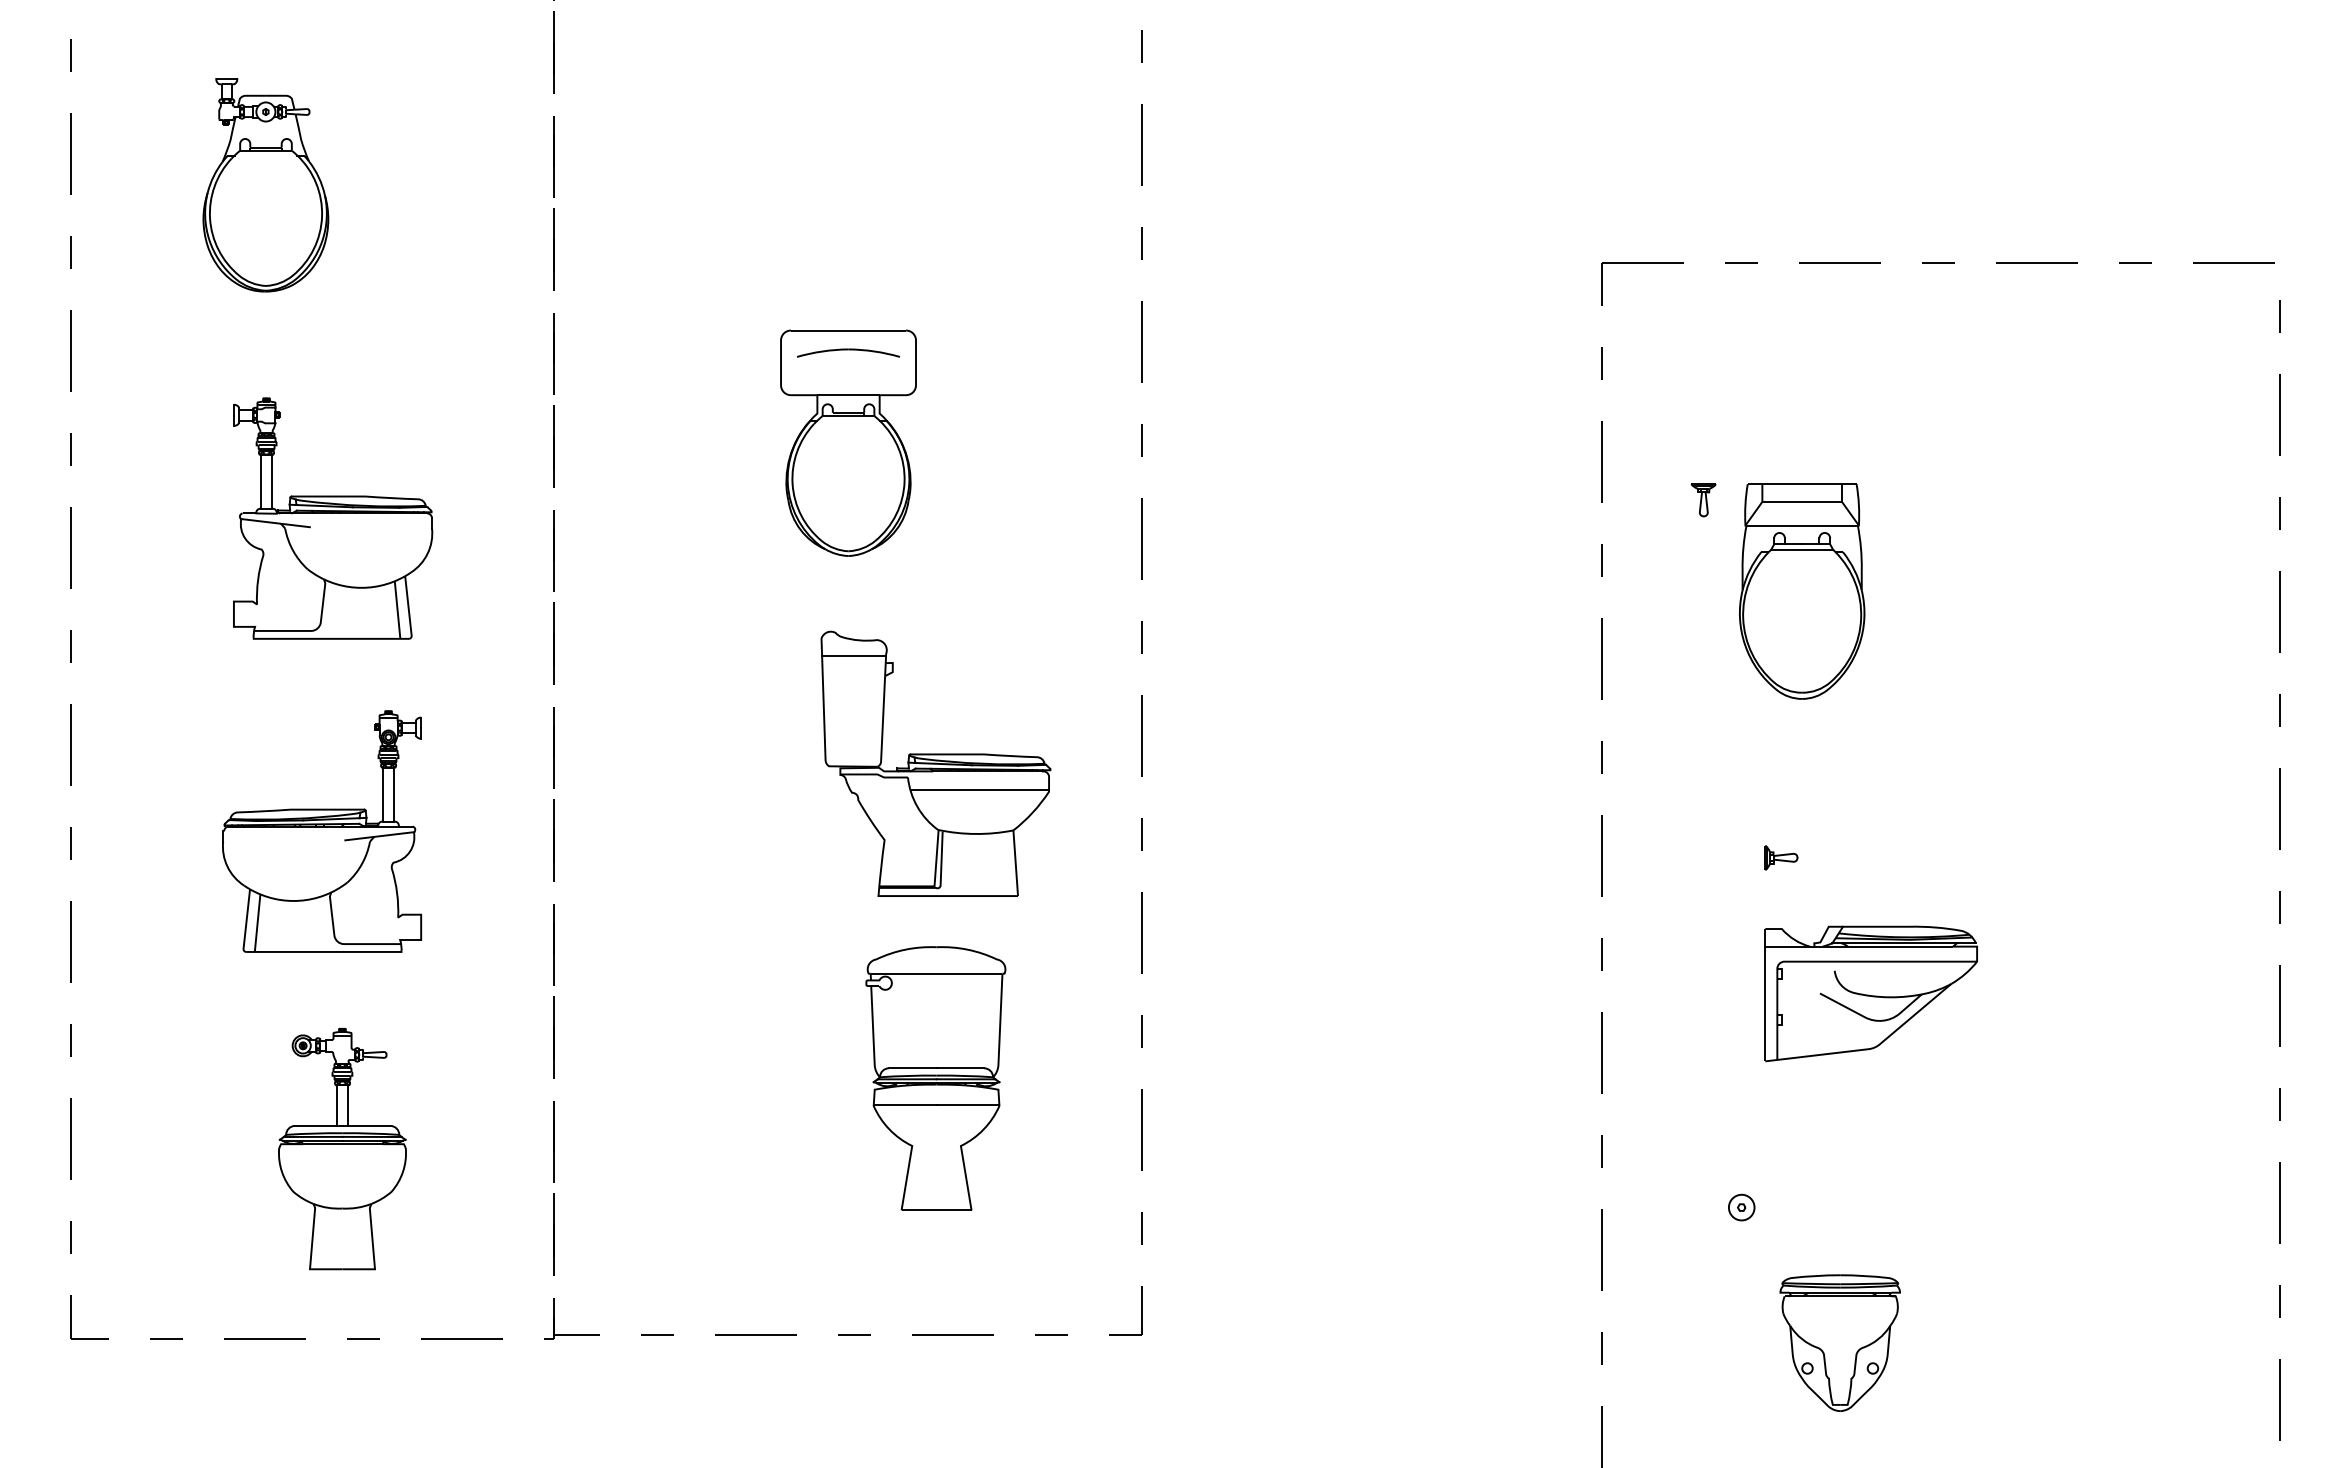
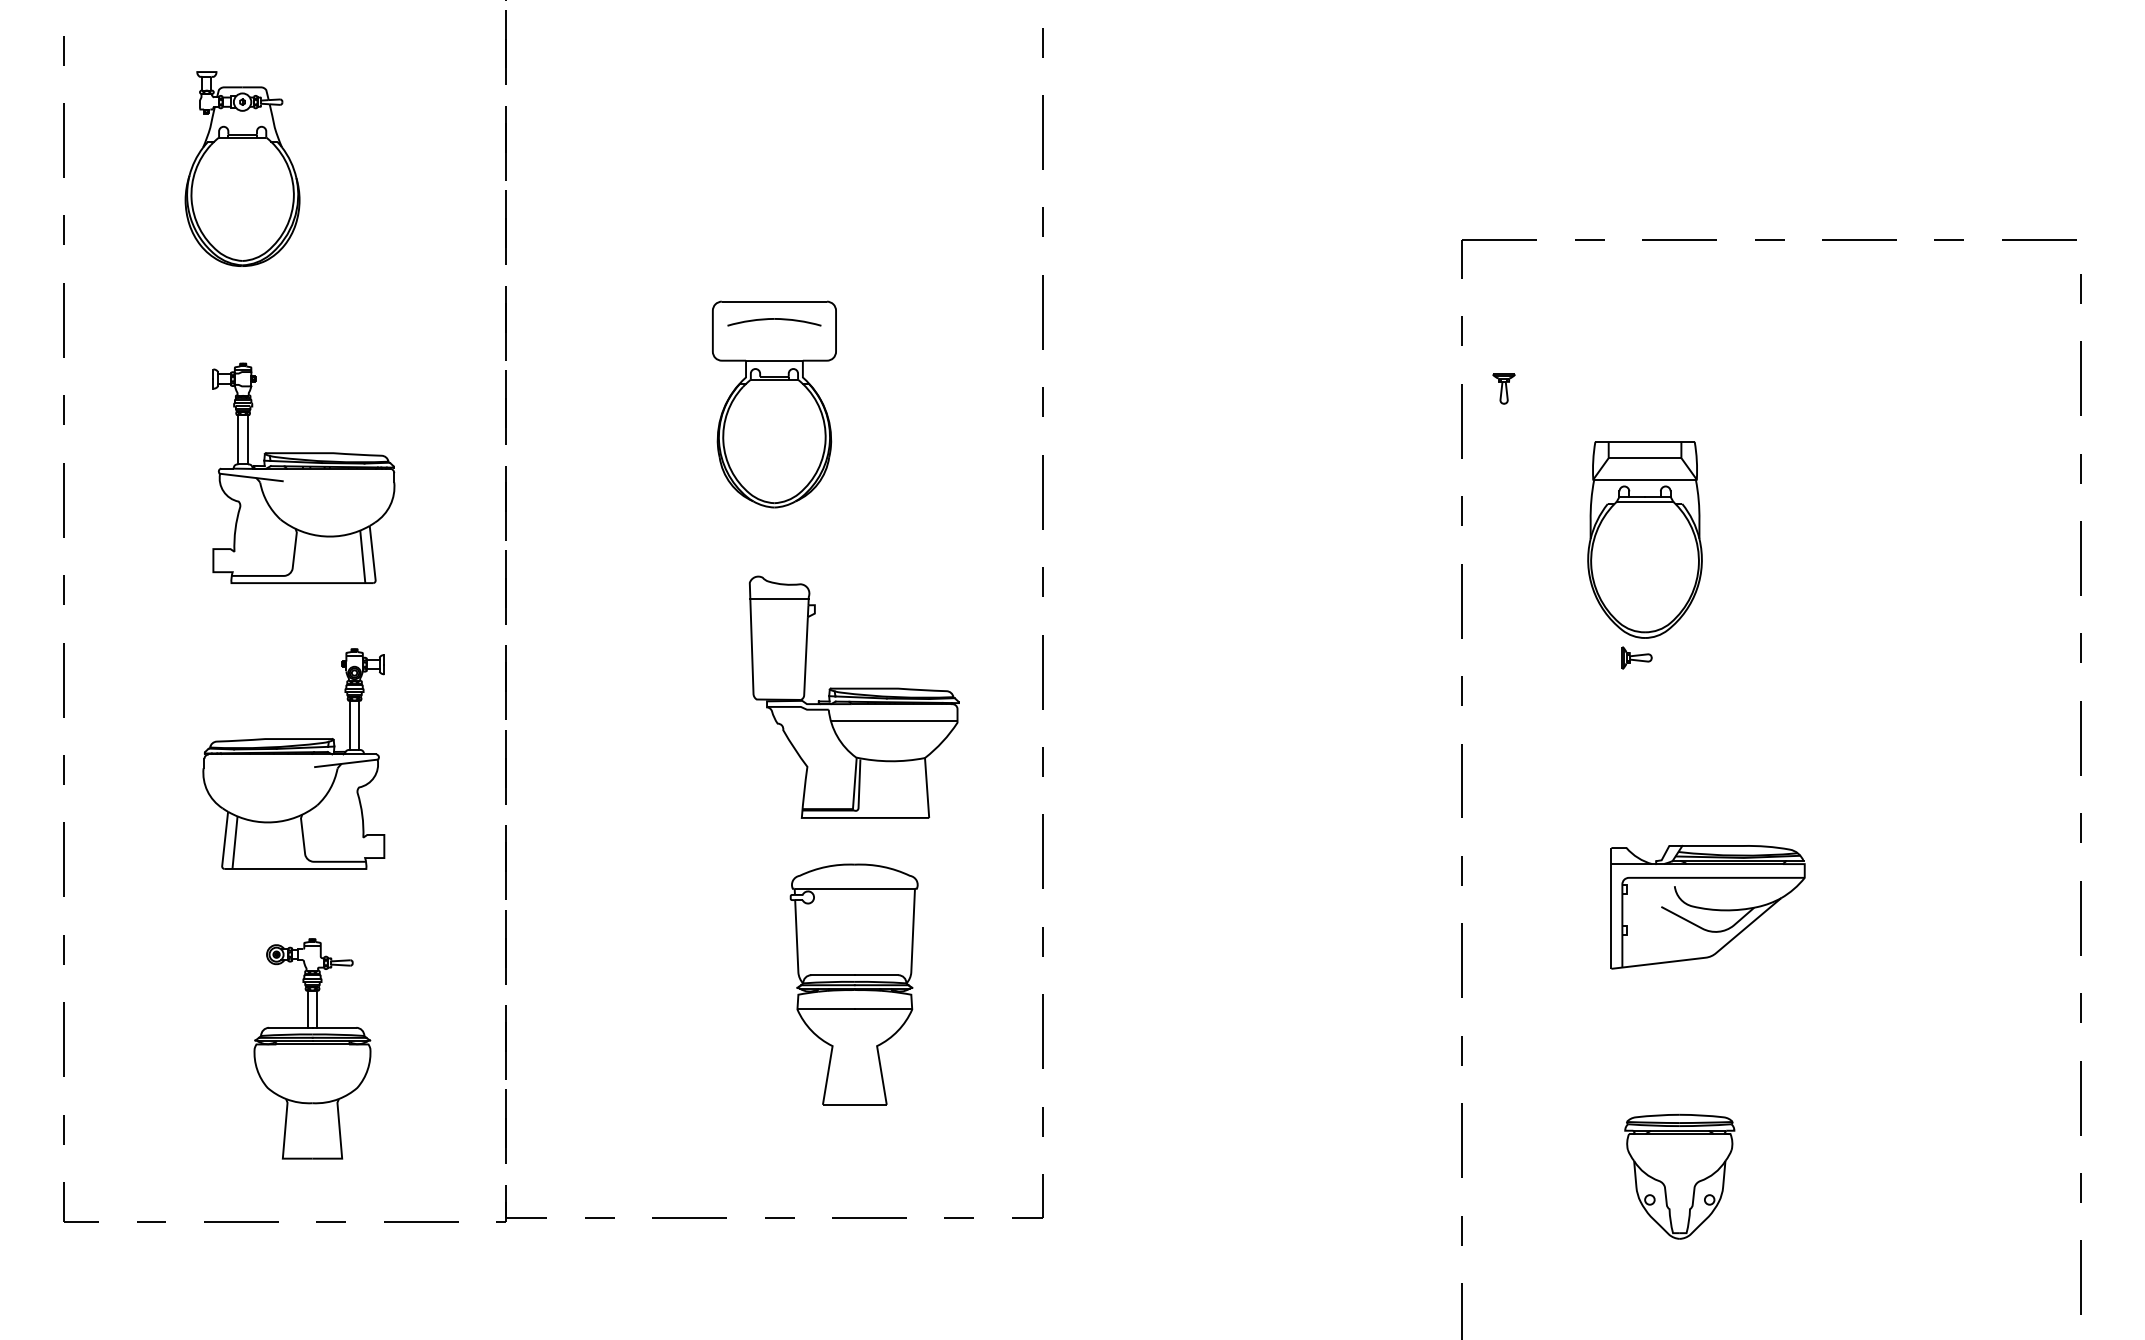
part: (1703, 500) -> (1503, 389), moved
part: (1781, 857) -> (1637, 657), moved
part: (1741, 1207) -> (1589, 1102), removed
part: (1839, 1342) -> (1679, 1176), moved

